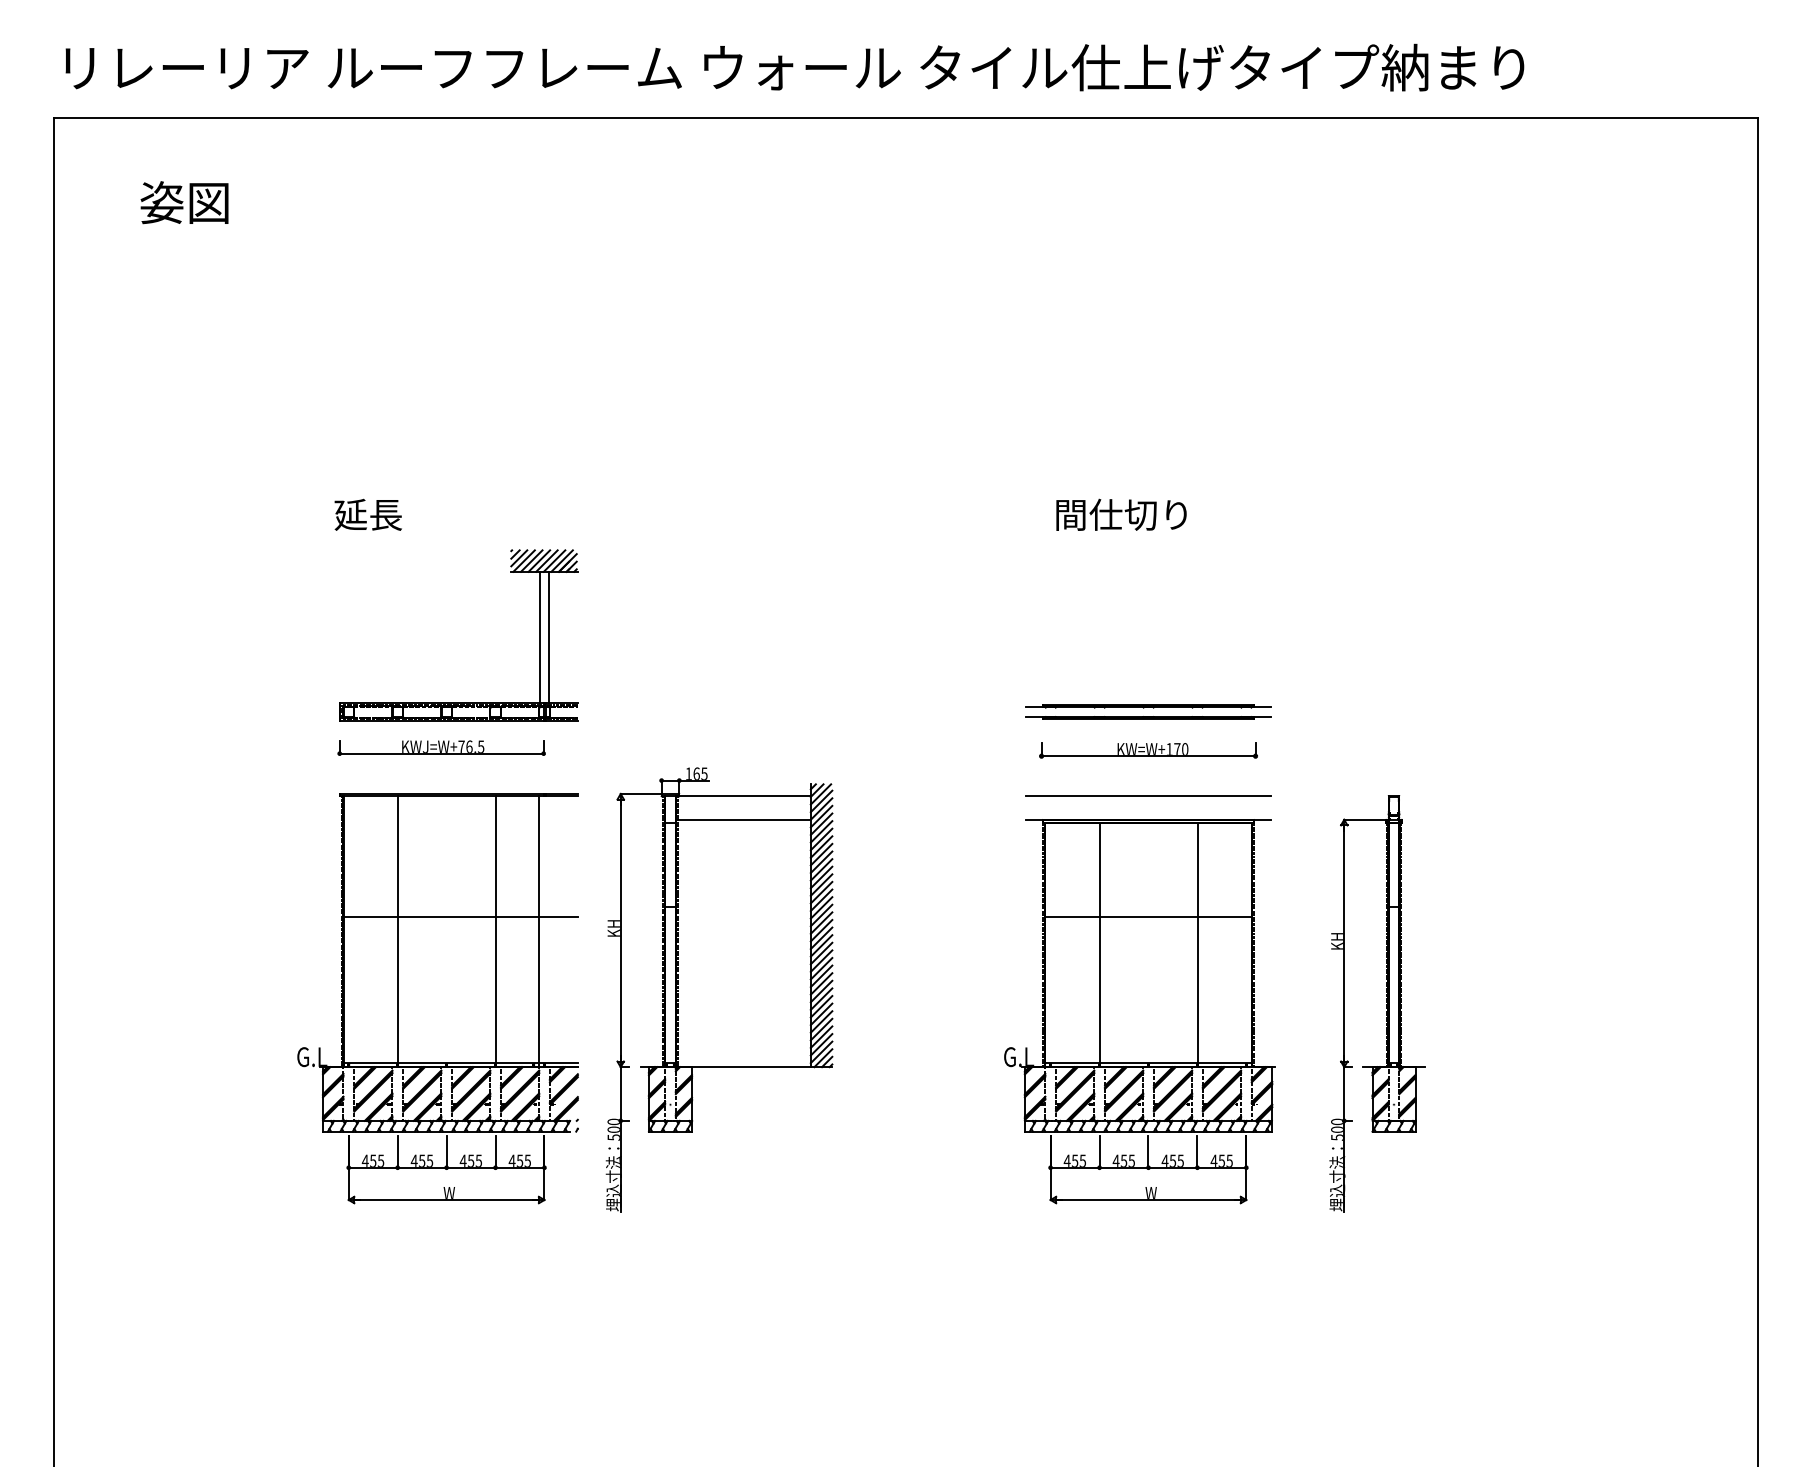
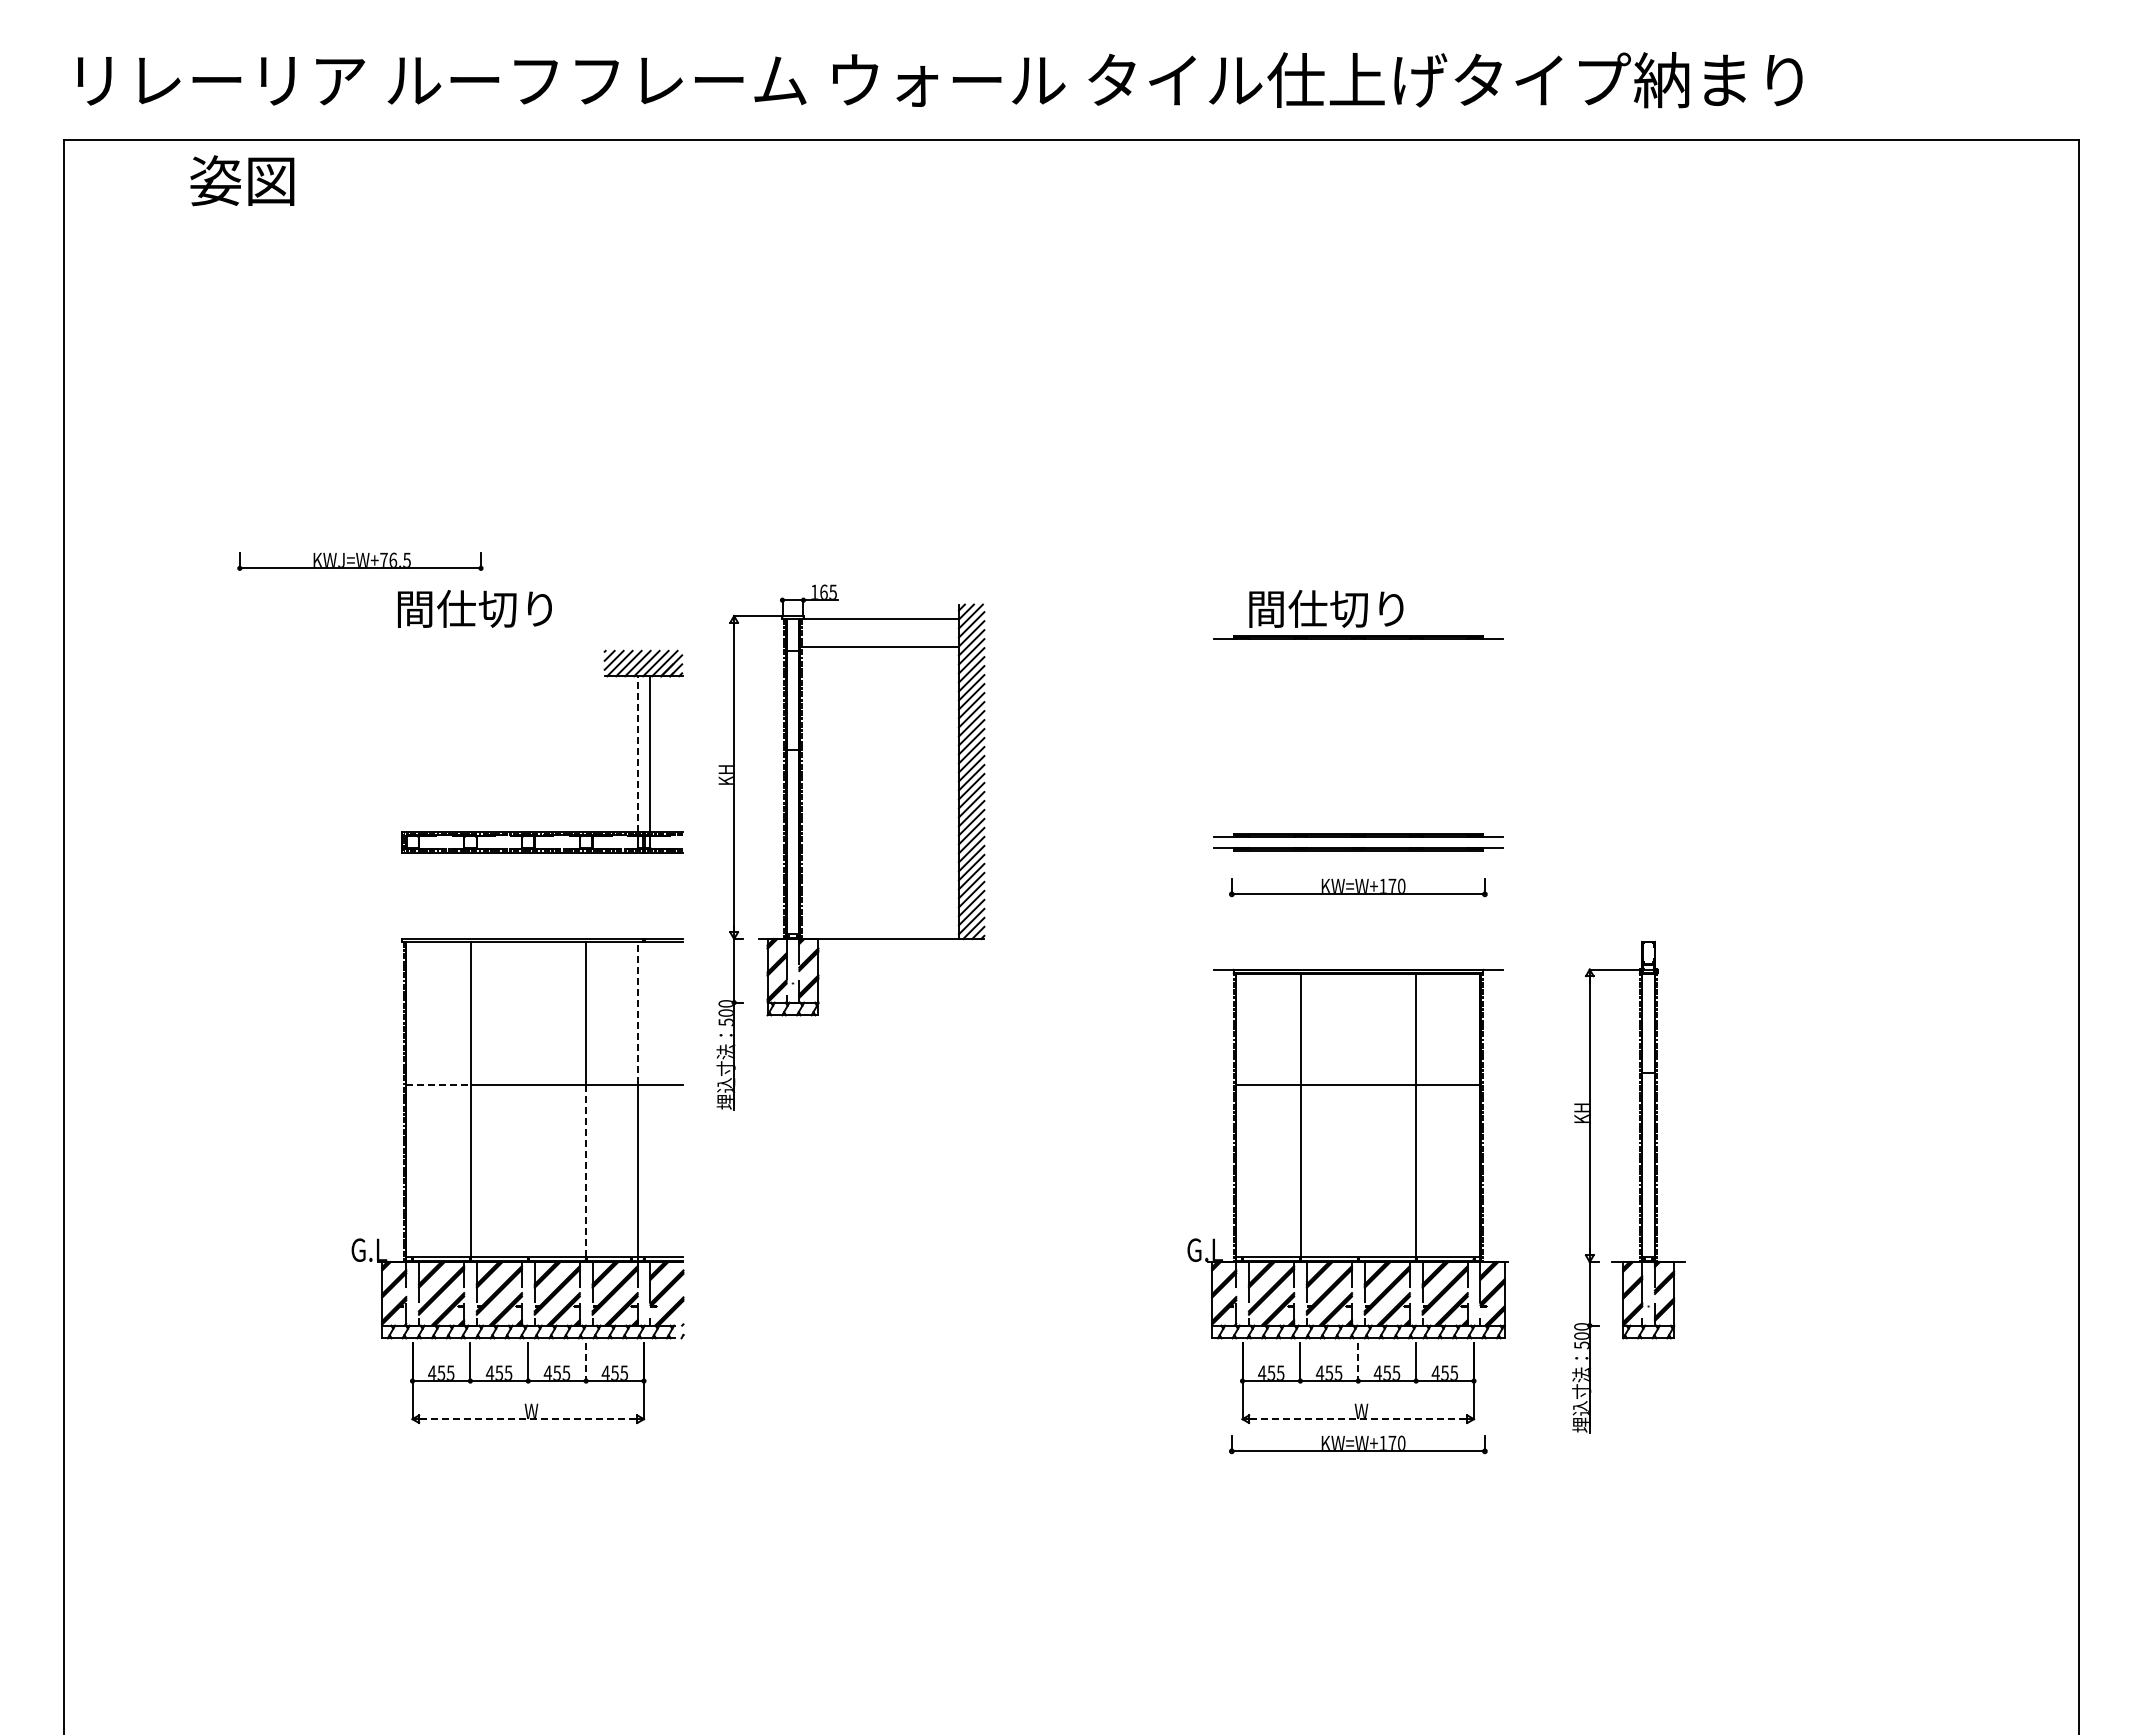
text: (184, 202) -> (242, 180), moved
text: (400, 514) -> (473, 608), 延長 -> 間仕切り
line: (1148, 539) -> (1358, 637), added
line: (539, 637) -> (638, 754), solid -> dashed
part: (441, 747) -> (360, 561), moved
line: (1148, 796) -> (1358, 941), removed
line: (539, 856) -> (637, 1012), solid -> dashed
line: (370, 916) -> (438, 1084), solid -> dashed
line: (495, 989) -> (586, 1170), solid -> dashed
part: (719, 989) -> (850, 847), moved
line: (495, 1152) -> (586, 1362), solid -> dashed
line: (1148, 1152) -> (1358, 1362), solid -> dashed
line: (446, 1200) -> (528, 1419), solid -> dashed
line: (1148, 1200) -> (1358, 1419), solid -> dashed
part: (1148, 1221) -> (1358, 1444), added

